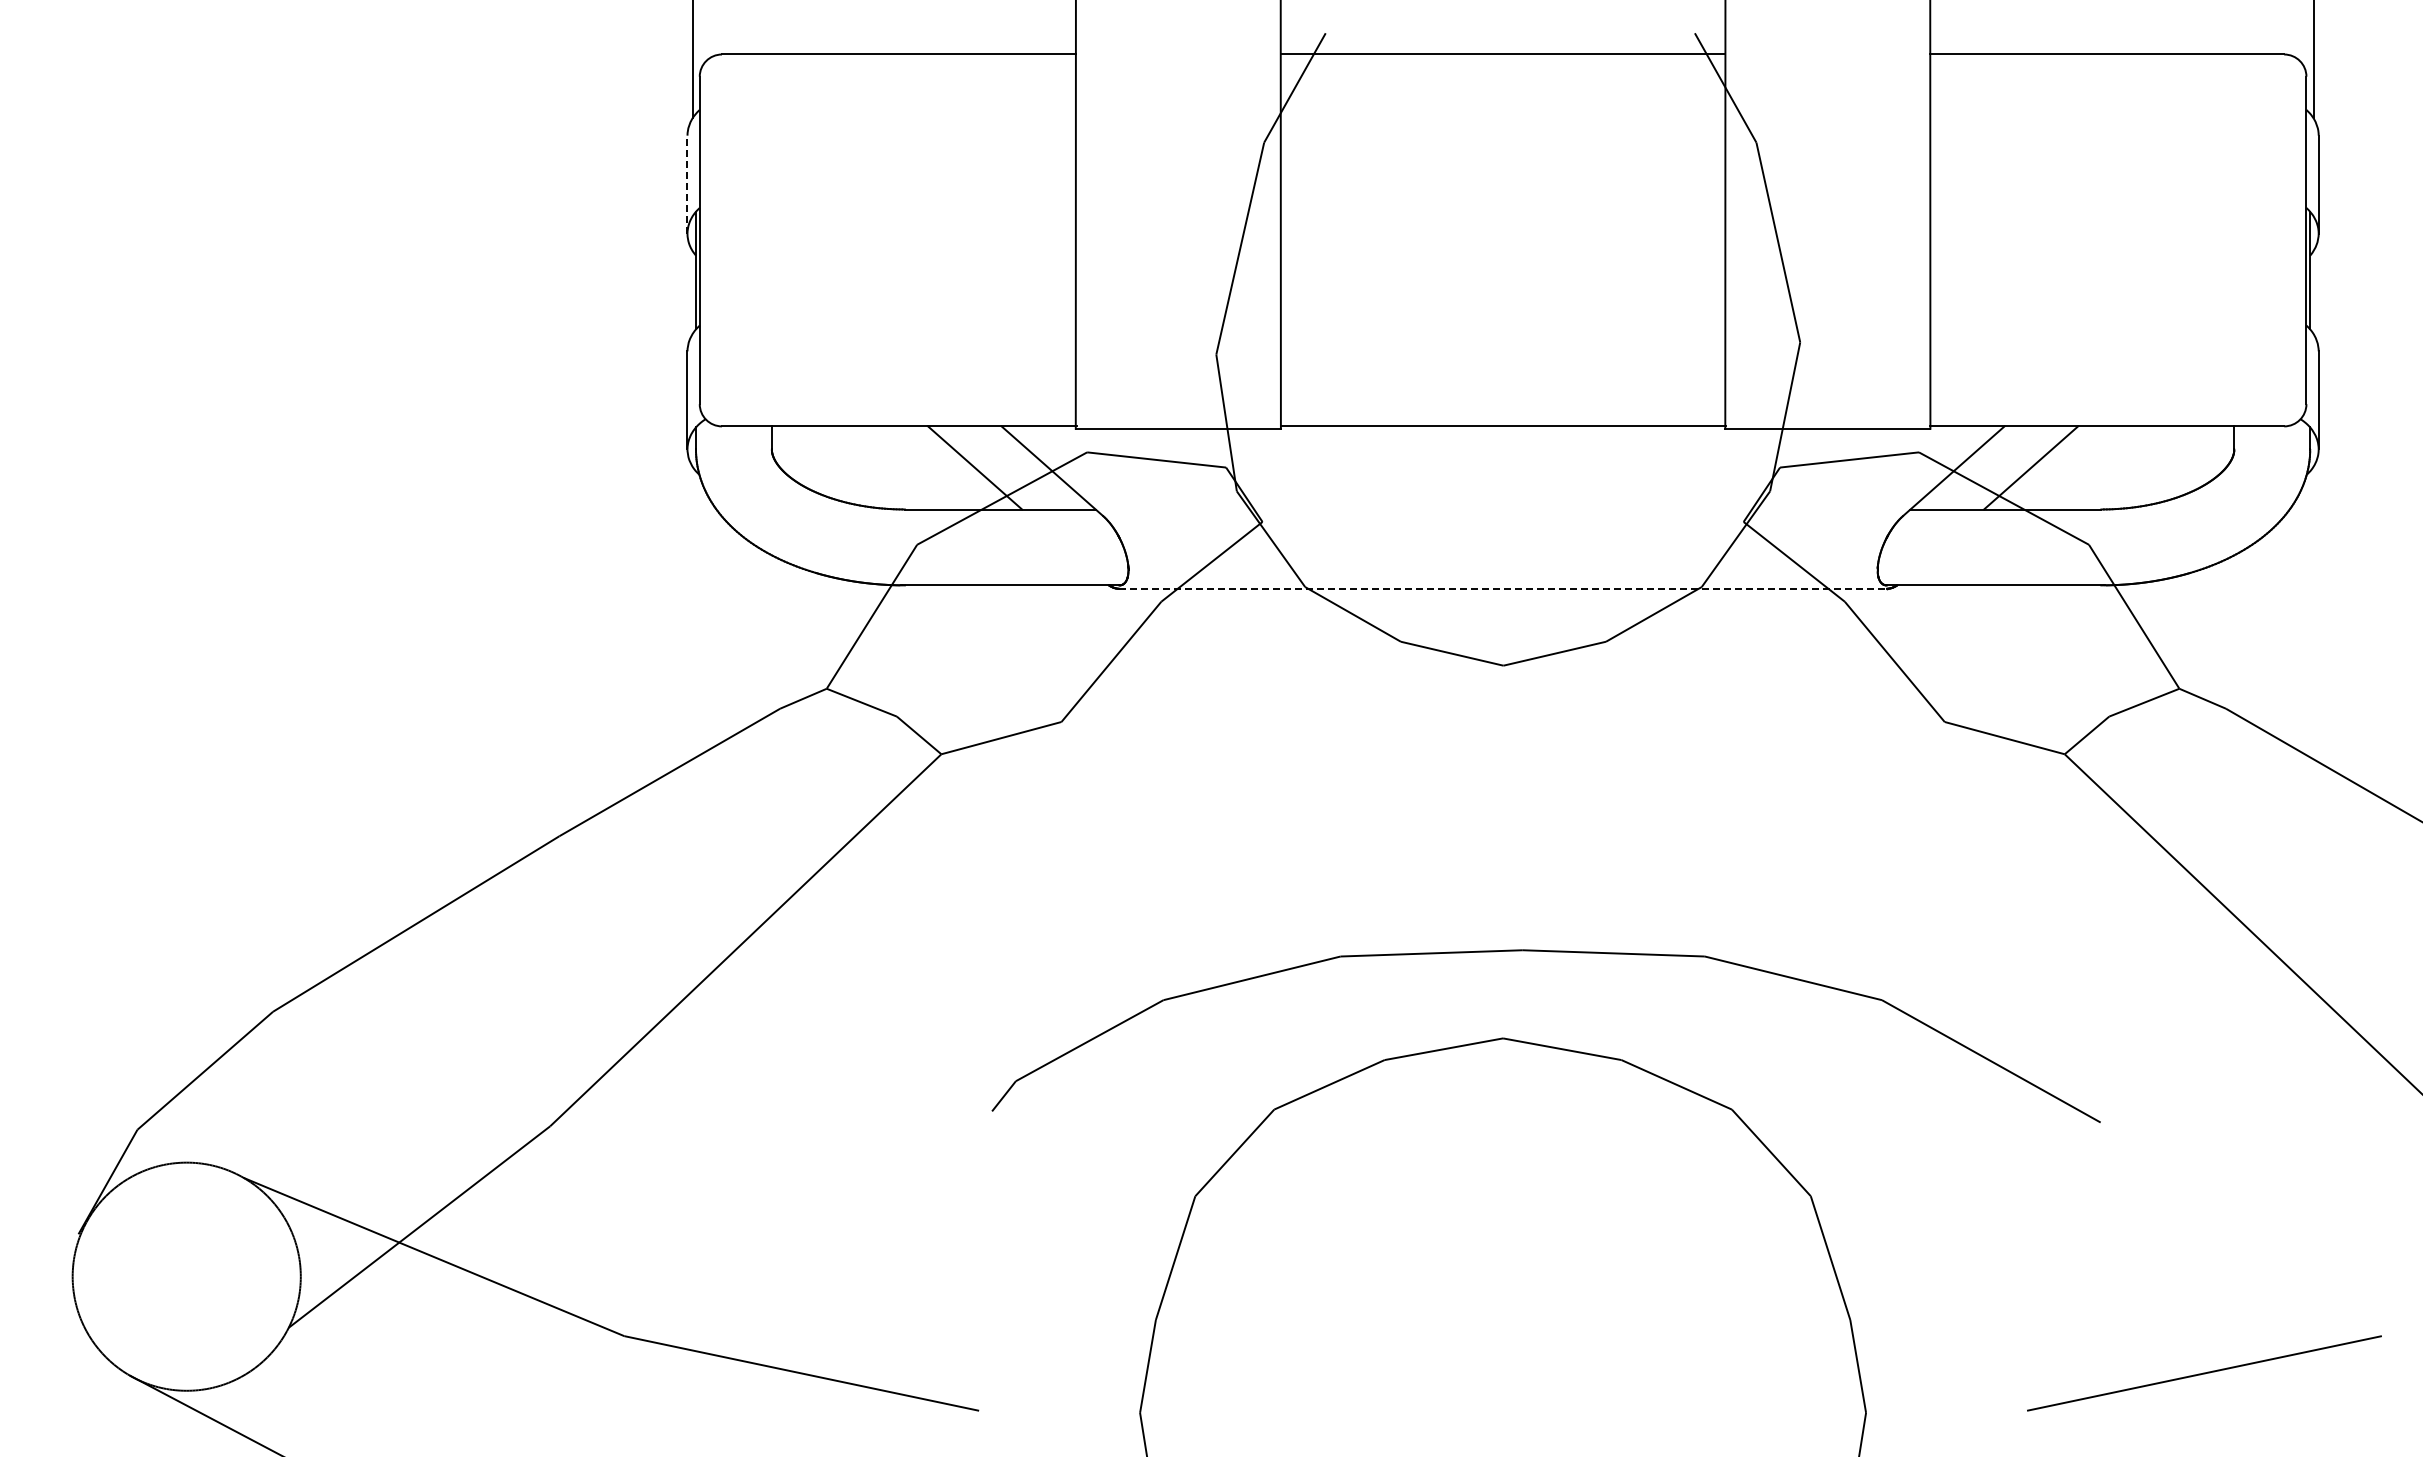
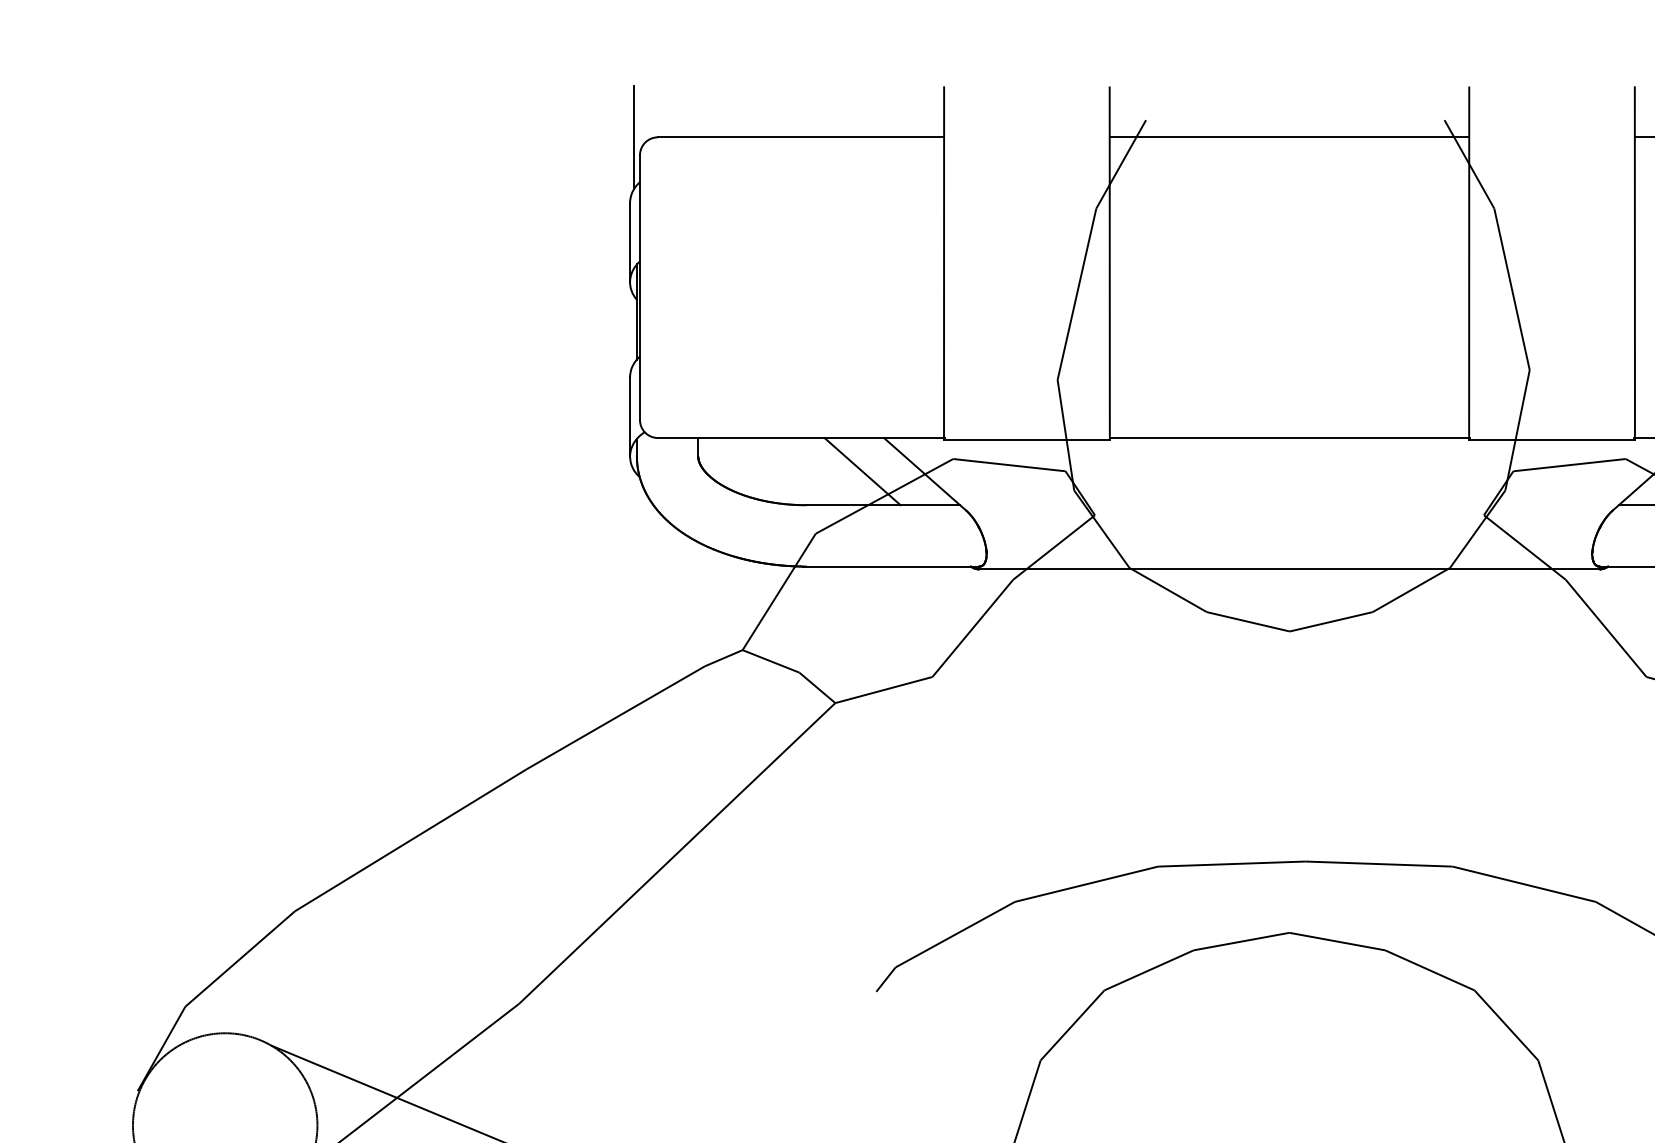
line: (687, 184) -> (630, 242), dashed -> solid
line: (1503, 588) -> (1289, 569), dashed -> solid

